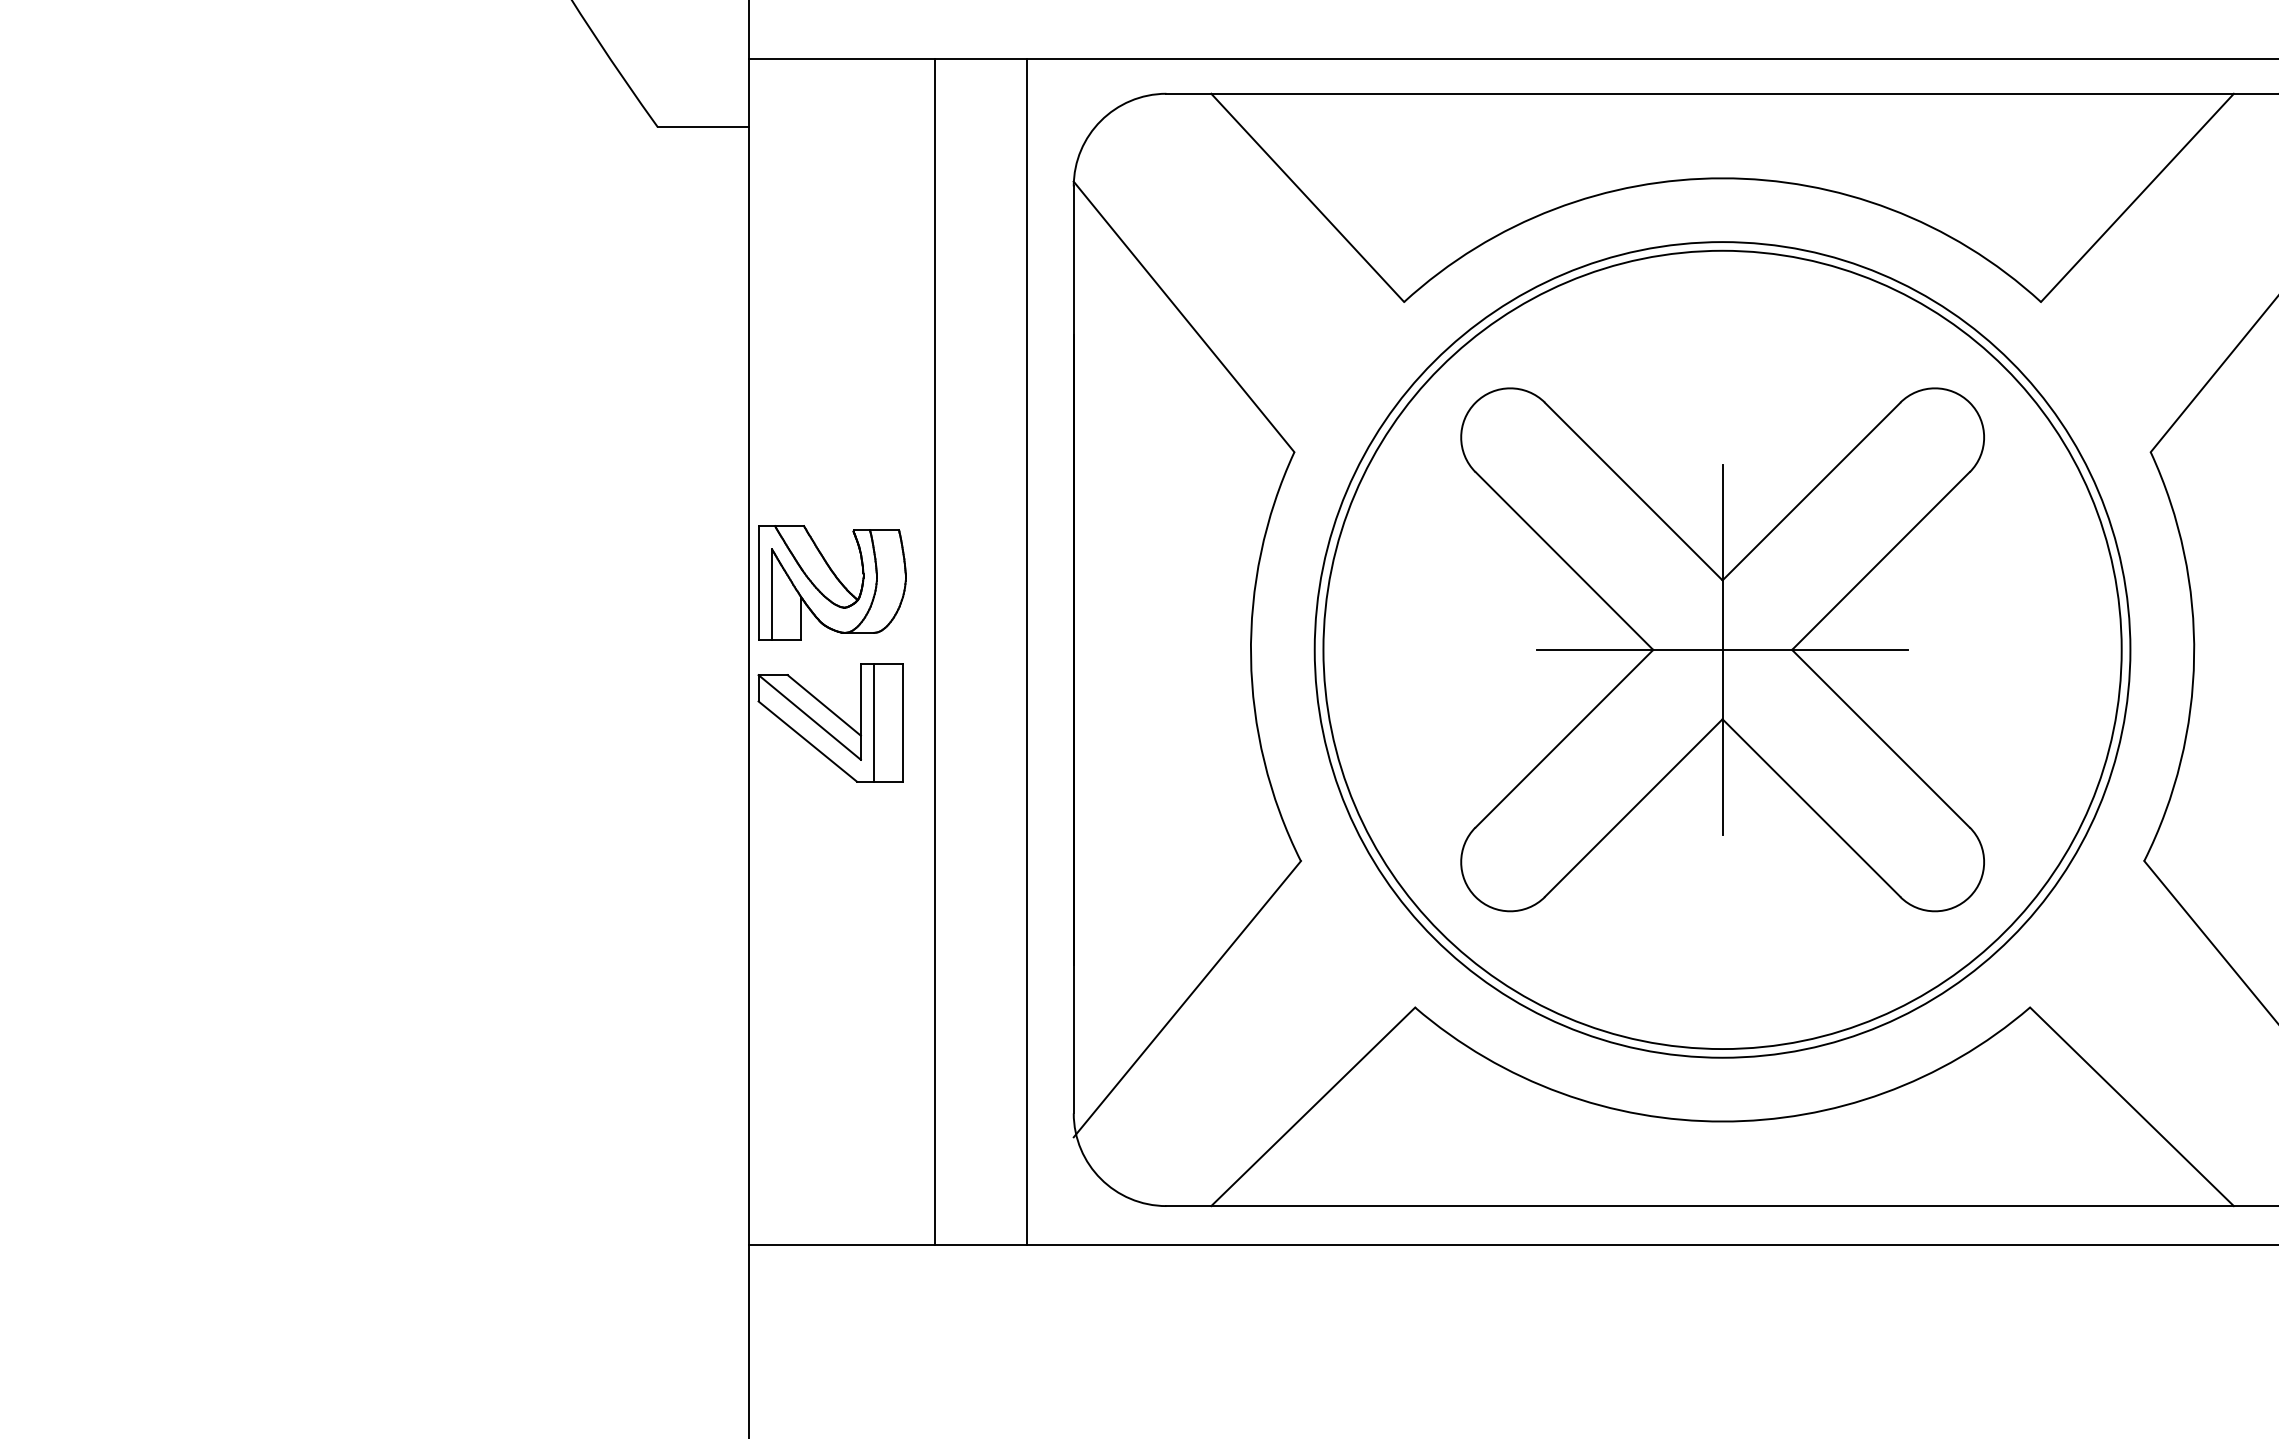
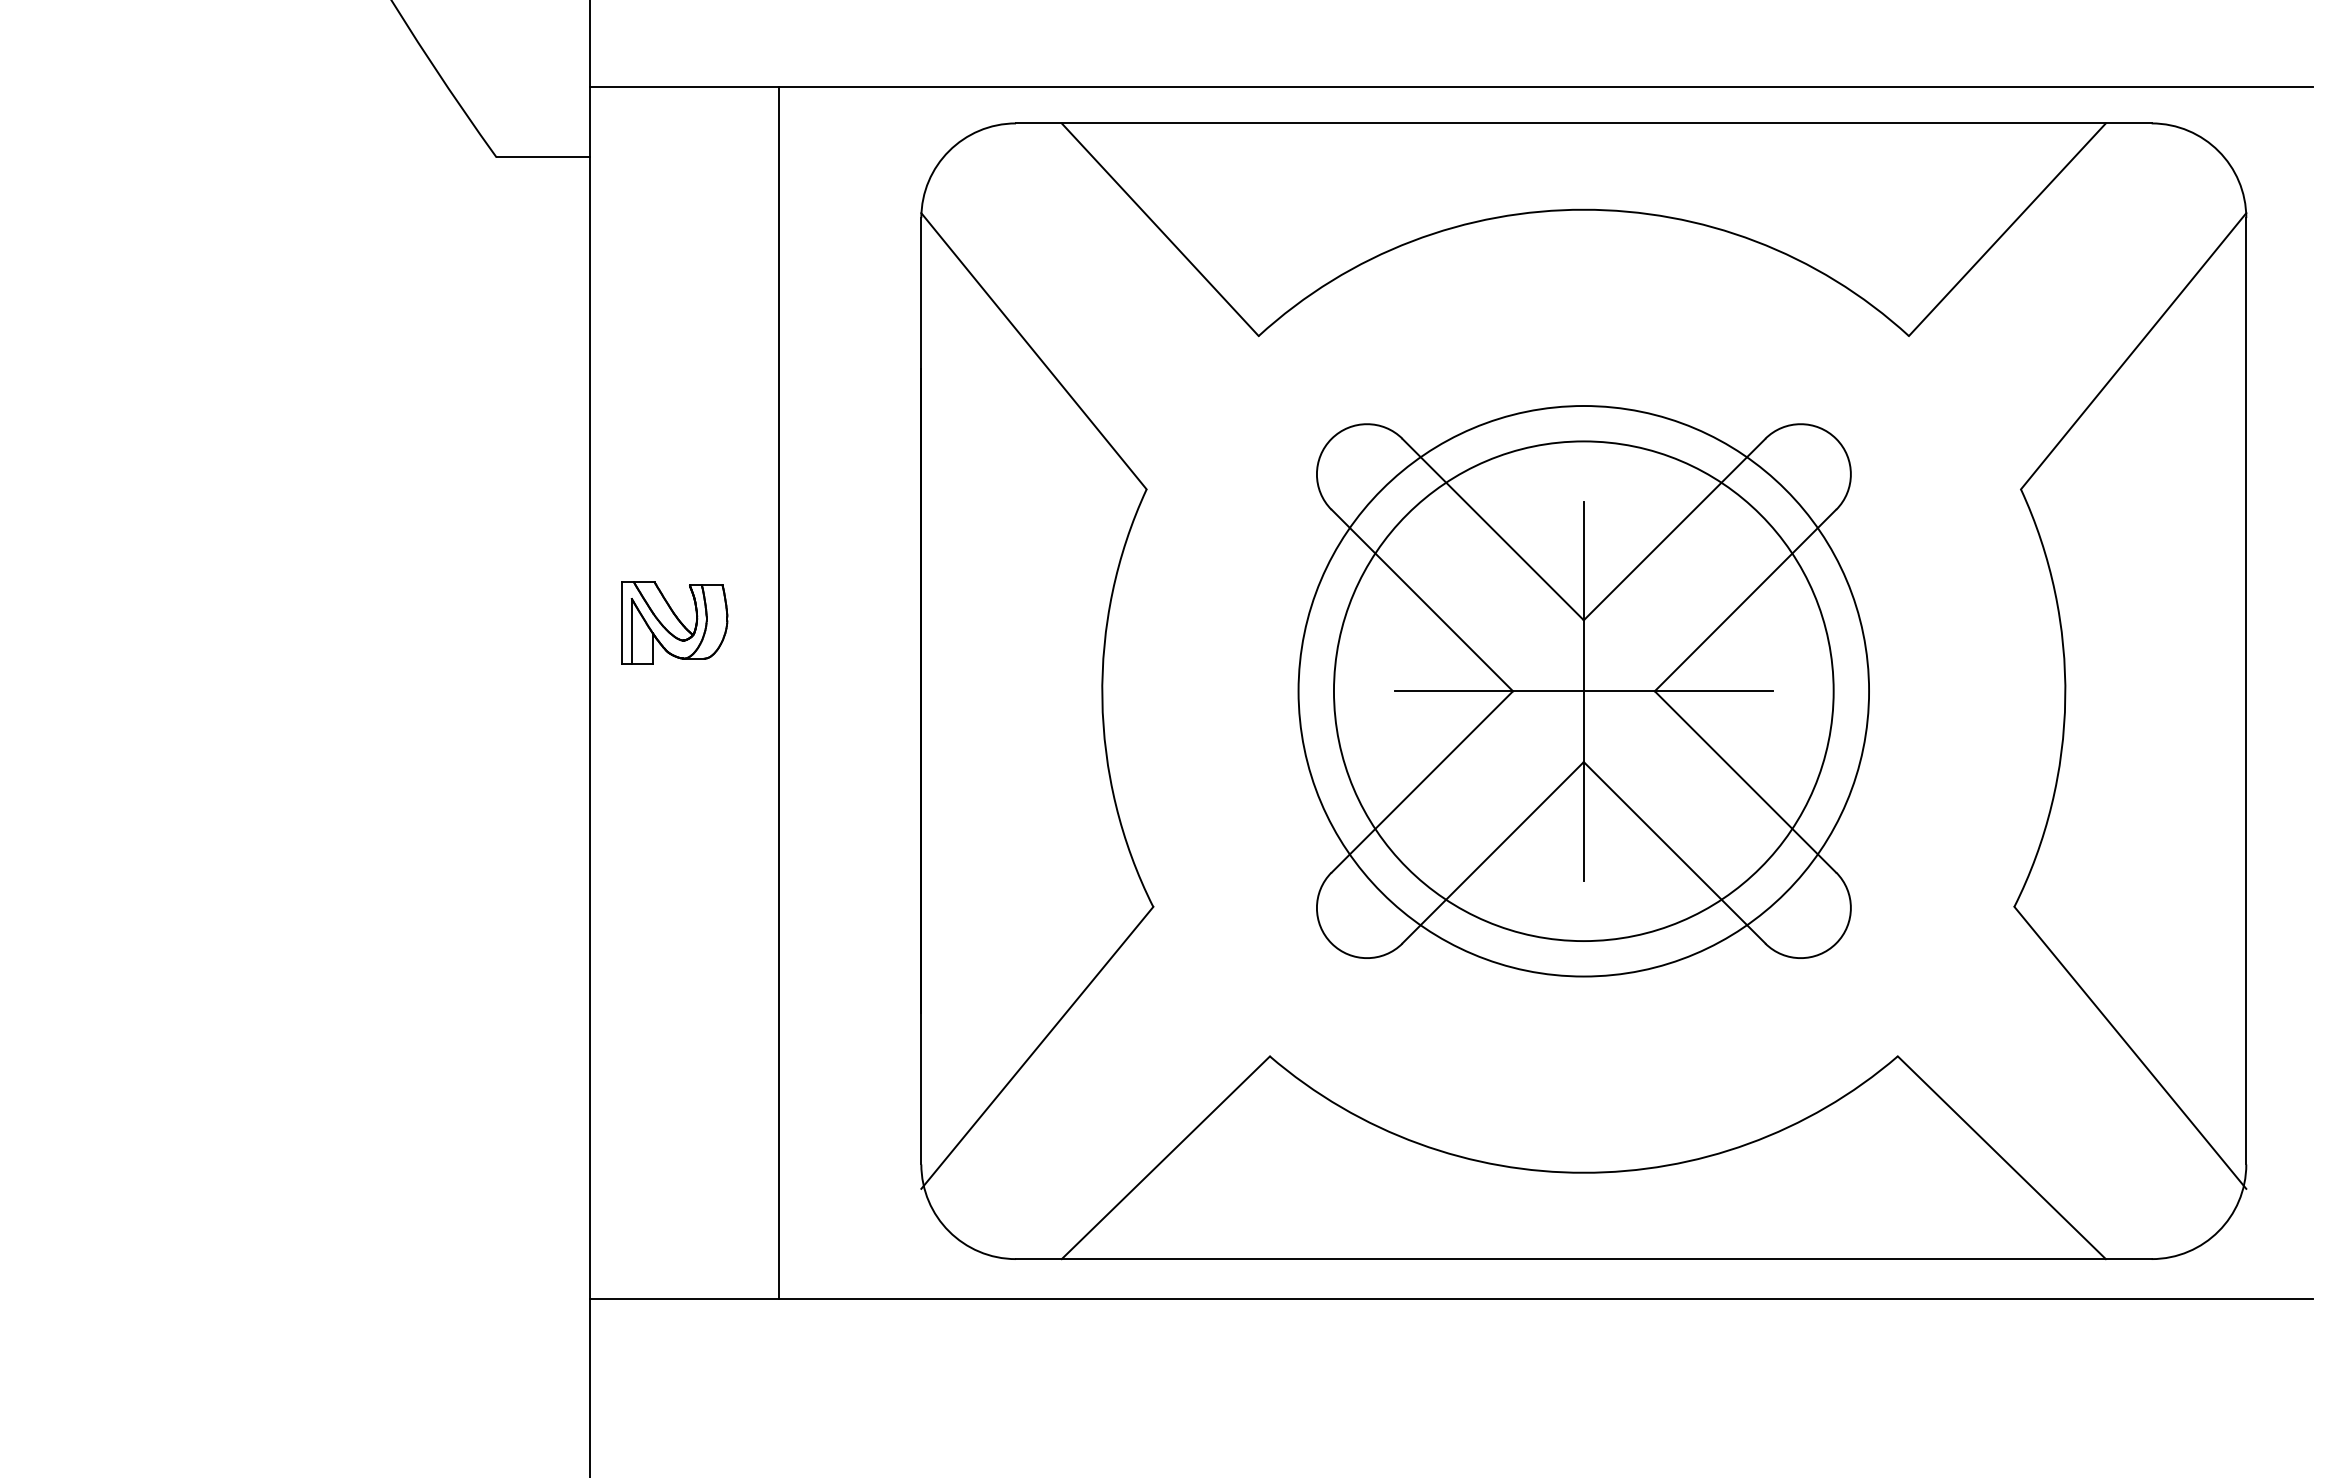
part: (831, 582) -> (674, 622), size x0.7
circle: (1722, 649) -> (1583, 690), size x0.6
circle: (1722, 649) -> (1583, 690), size x0.7
line: (1027, 651) -> (874, 692), removed
part: (830, 722) -> (672, 765), removed

